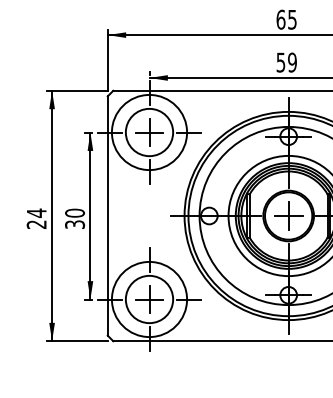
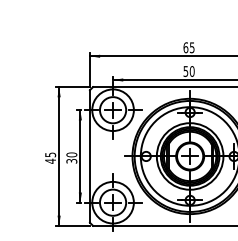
text: (291, 62) -> (191, 71), 59 -> 50
text: (36, 217) -> (50, 157), 24 -> 45

